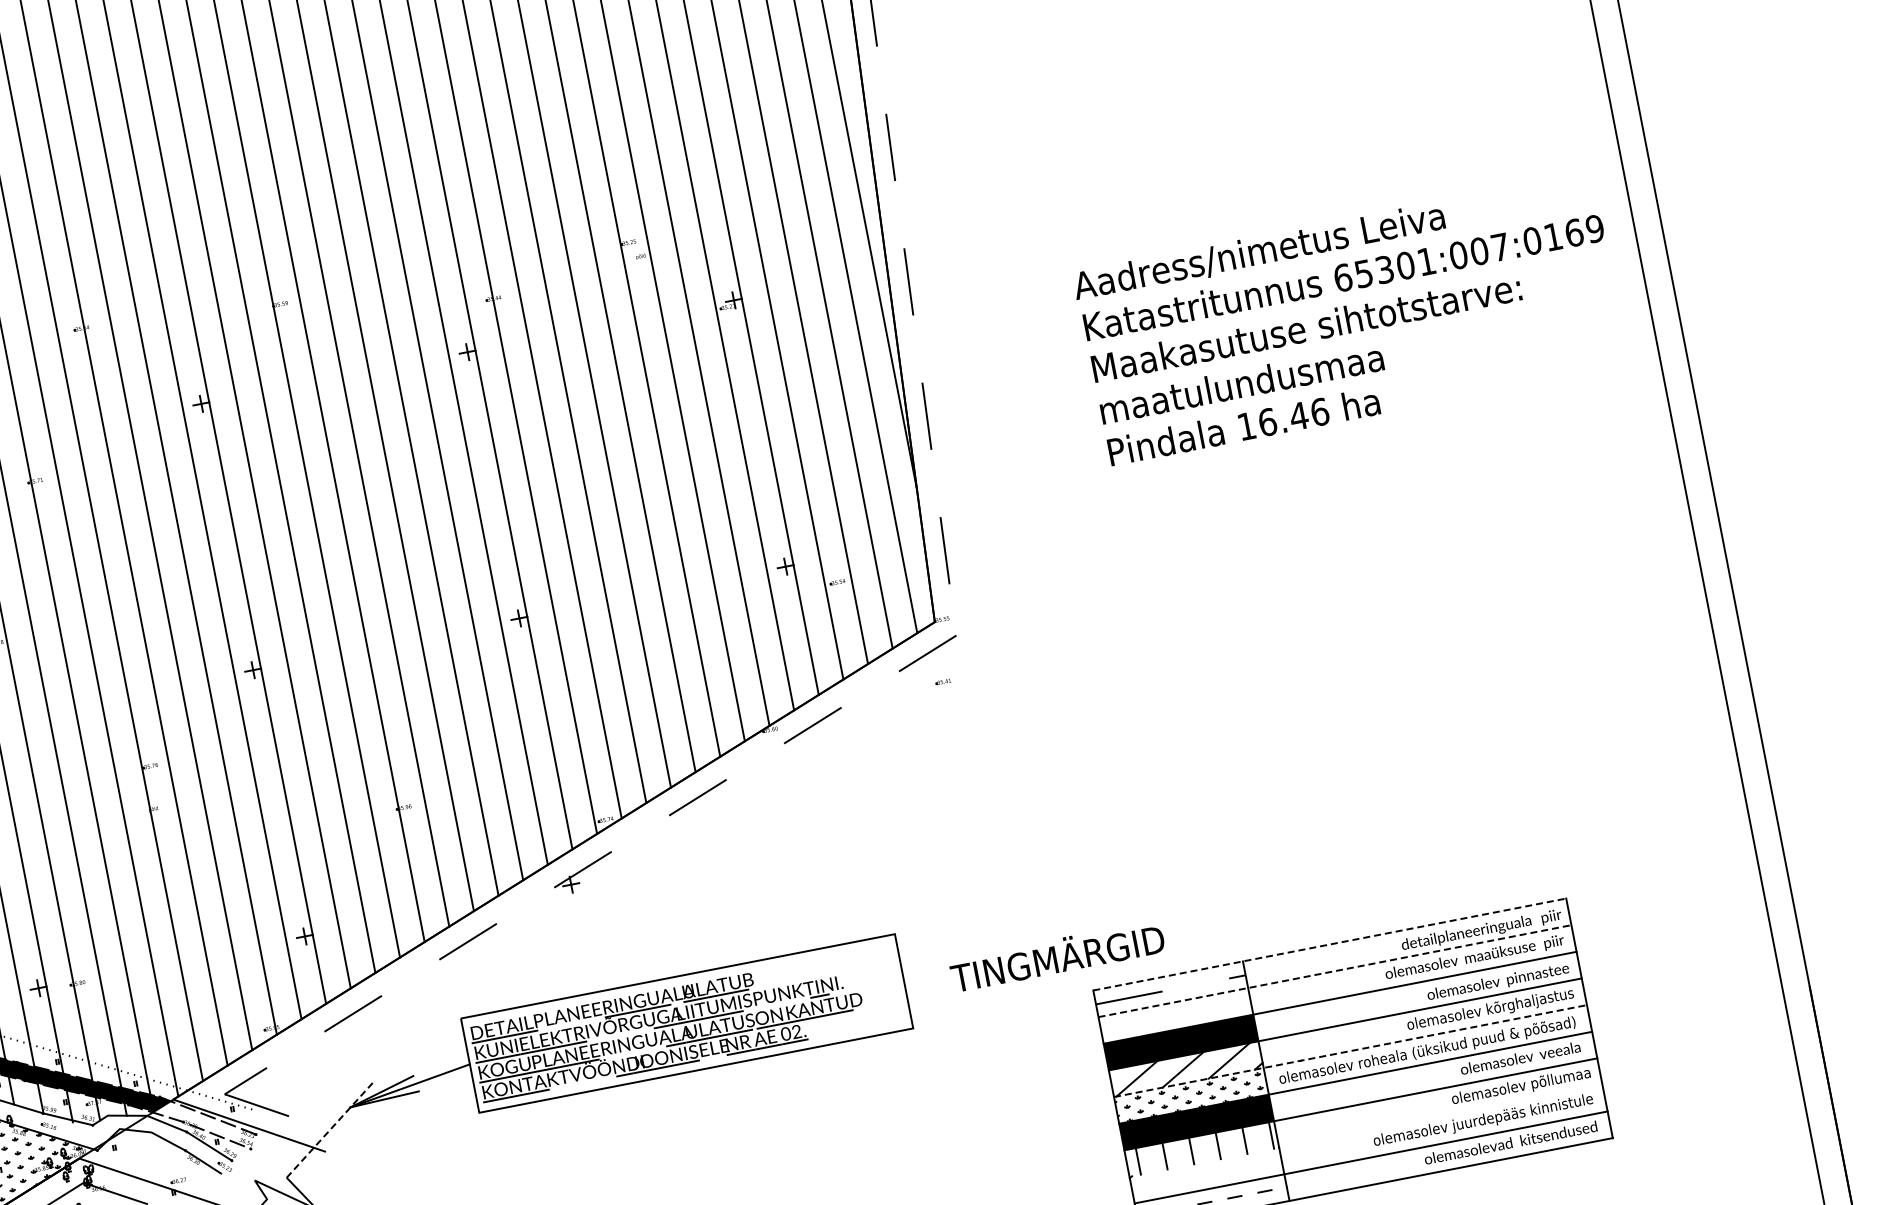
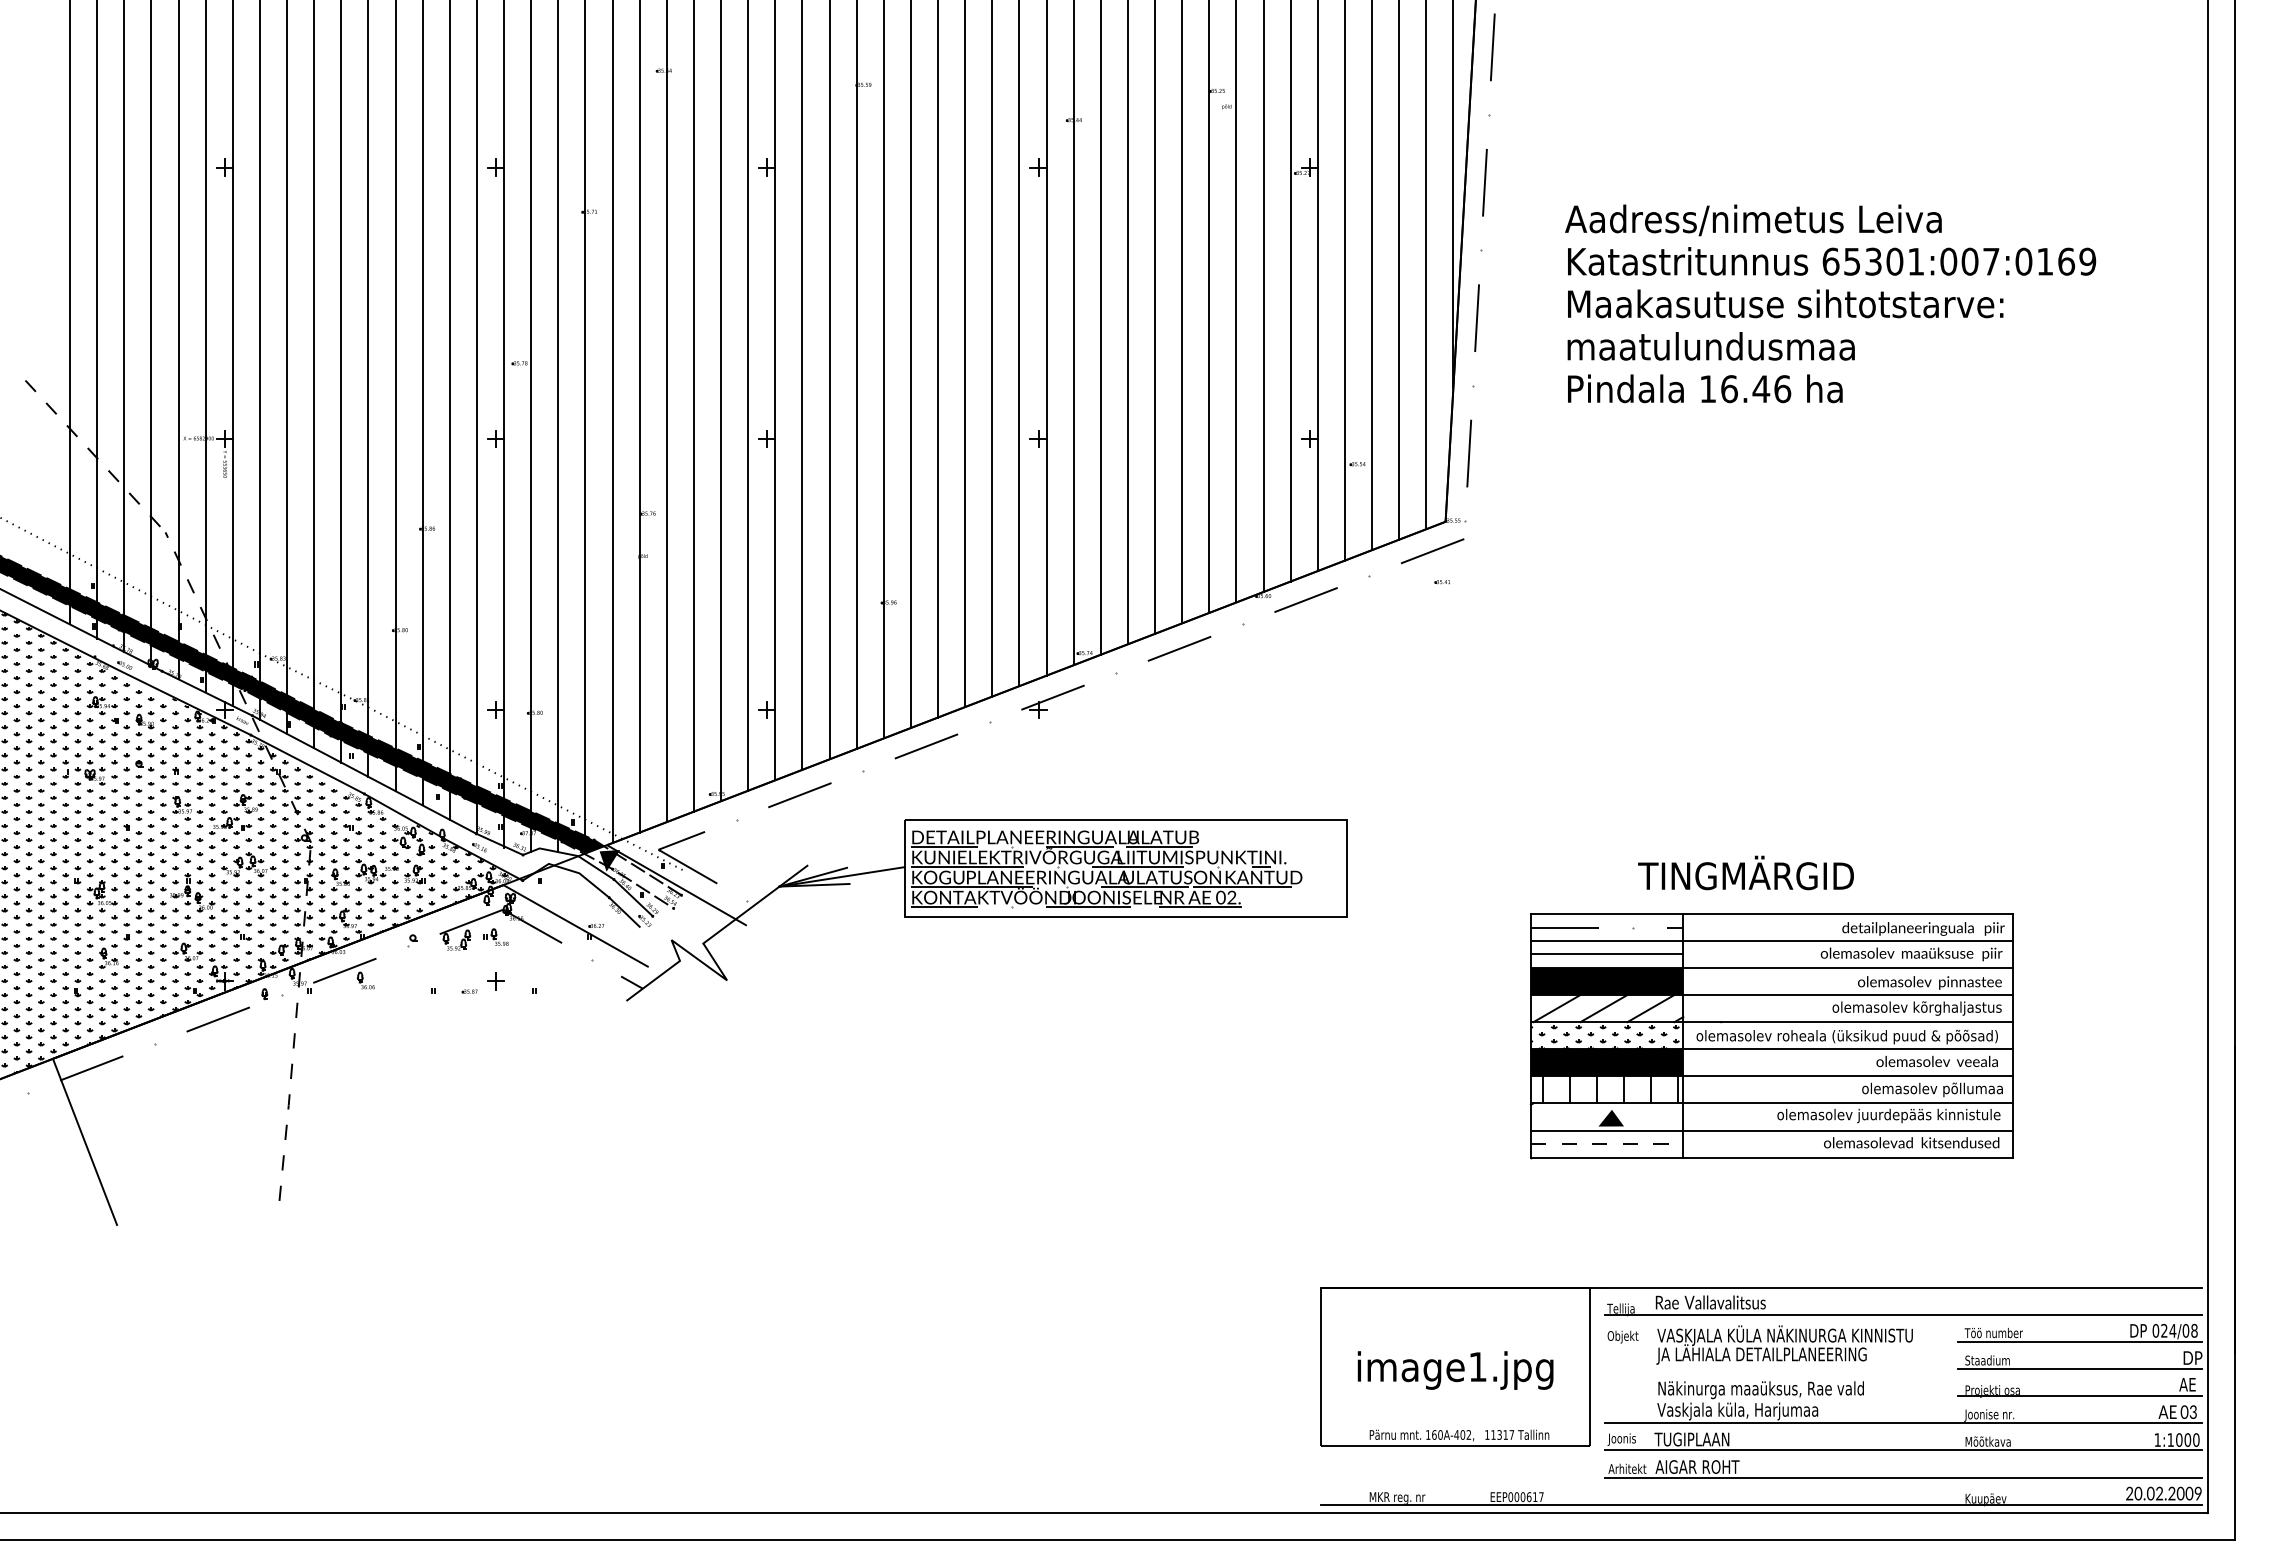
text: (1350, 318) -> (1830, 303), moved
line: (1329, 944) -> (1771, 913), dashed -> solid
text: (1056, 955) -> (1745, 872), moved
line: (1334, 970) -> (1771, 940), dashed -> solid
line: (1175, 1015) -> (1606, 953), added
line: (1350, 1051) -> (1771, 1022), dashed -> solid
fill: (178, 1114) -> (609, 860), added
line: (330, 1129) -> (755, 904), dashed -> solid
line: (1365, 1130) -> (1771, 1103), added
fill: (1211, 1175) -> (1611, 1117), added

